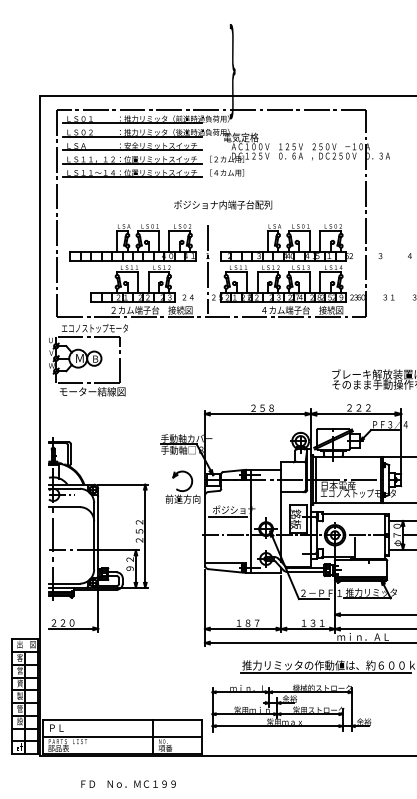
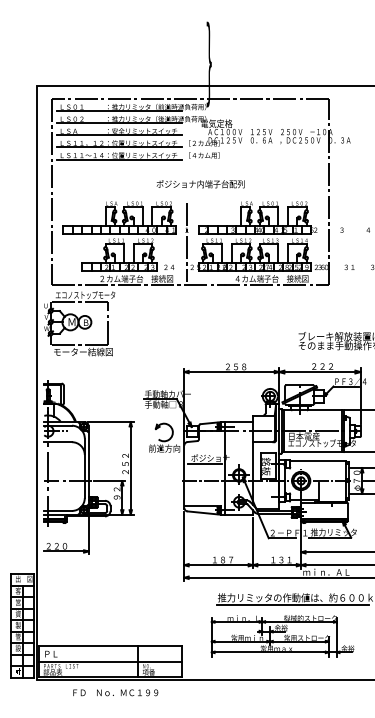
part: (98, 534) -> (88, 466), moved
part: (291, 708) -> (282, 636), moved
text: (128, 783) -> (115, 692), moved

